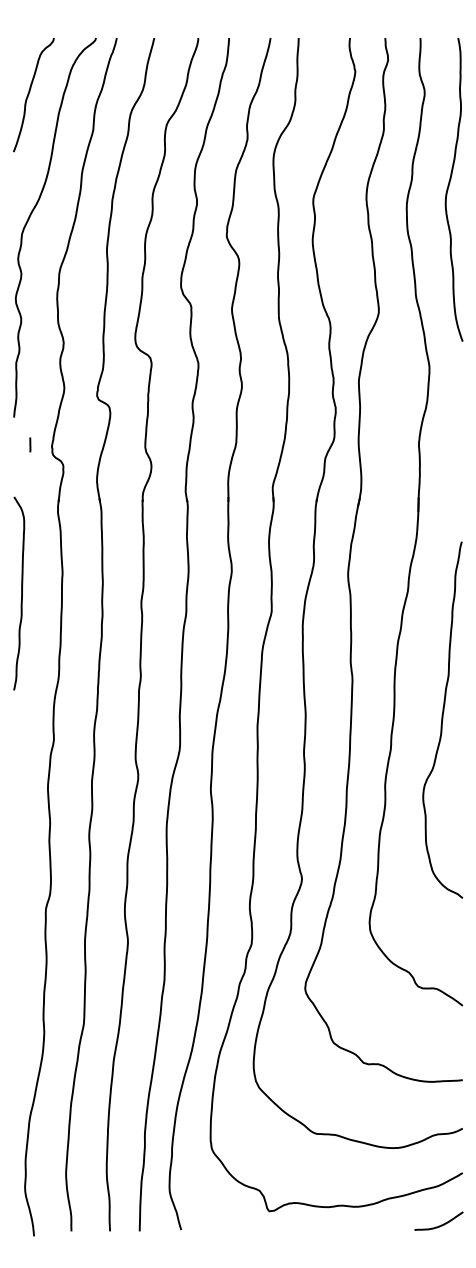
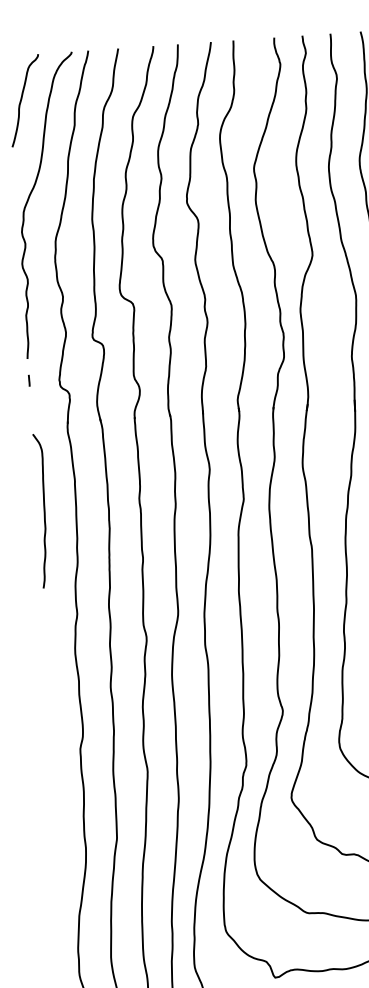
line: (30, 444) -> (29, 380), moved
curve: (21, 593) -> (44, 510), moved

